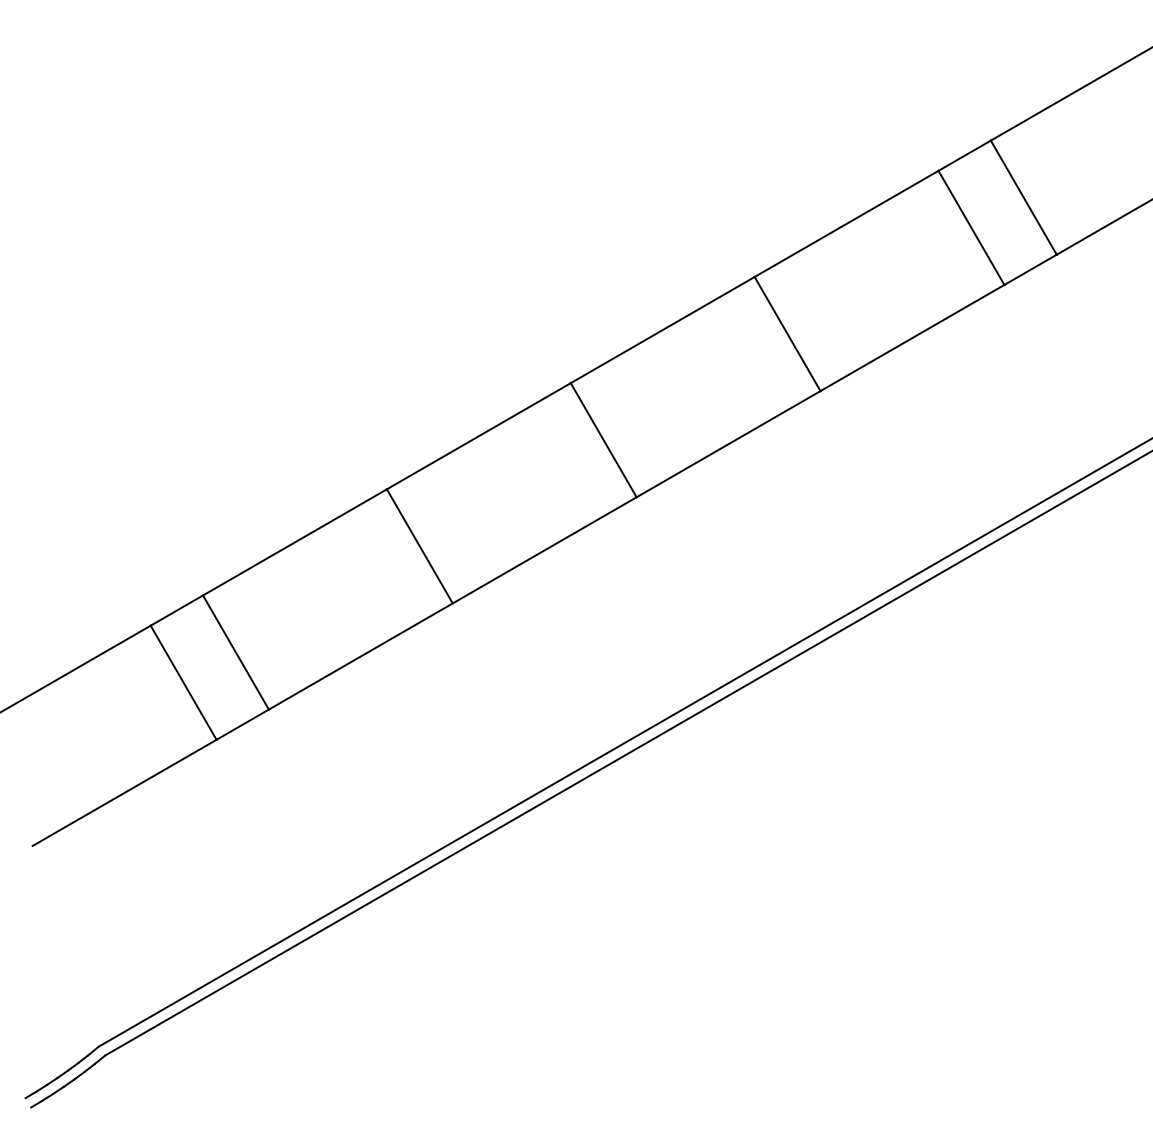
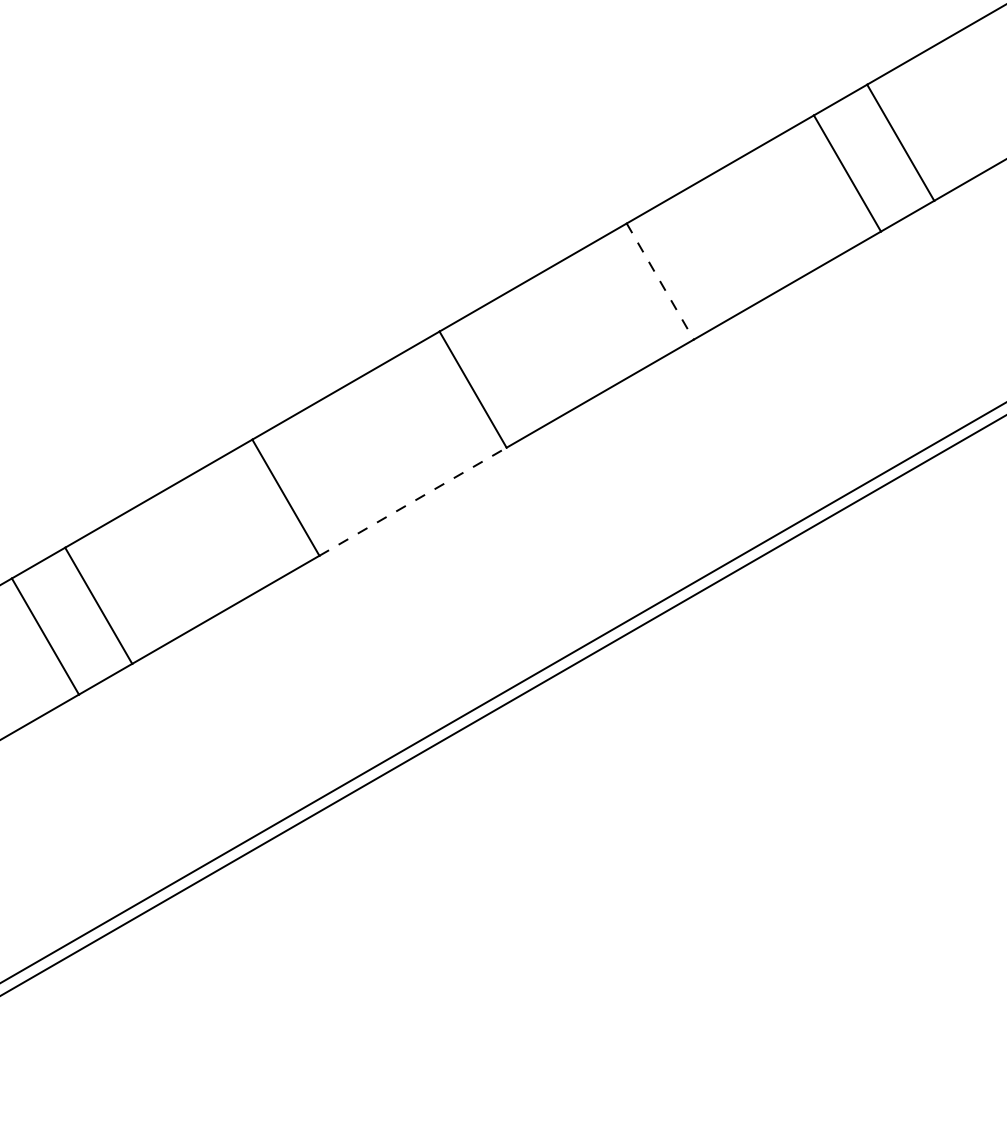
line: (787, 334) -> (660, 282), solid -> dashed
line: (545, 550) -> (413, 501), solid -> dashed

